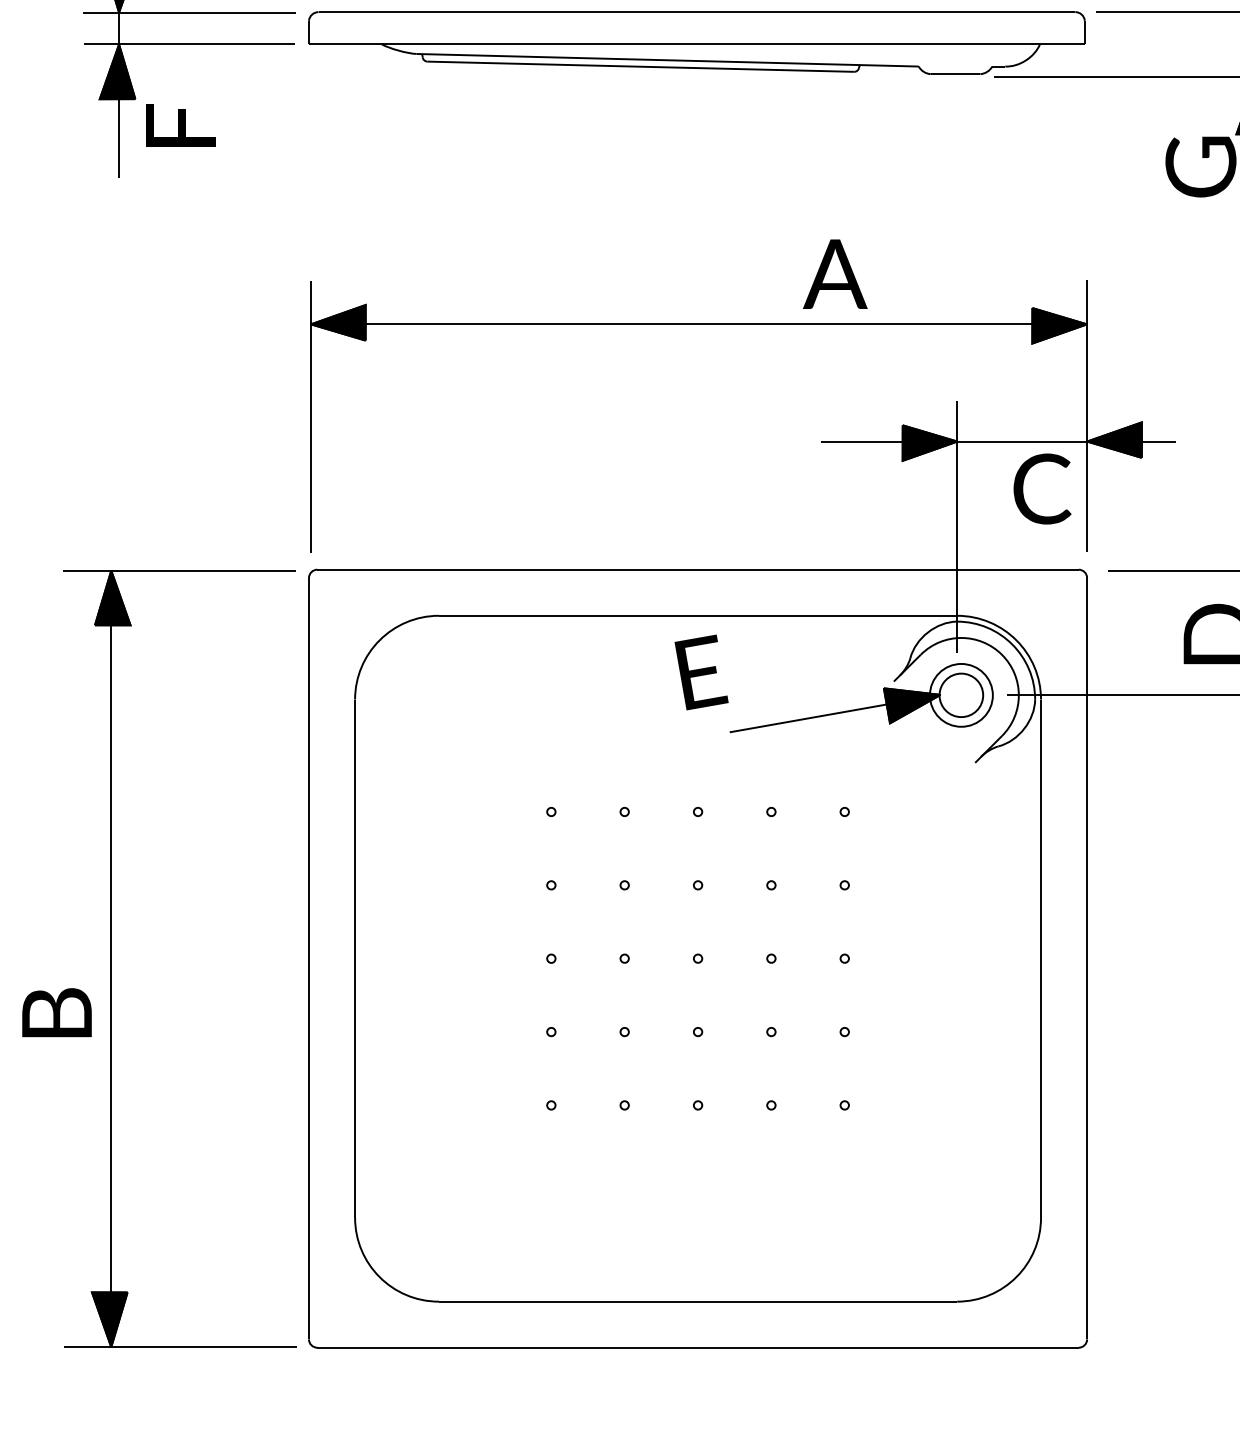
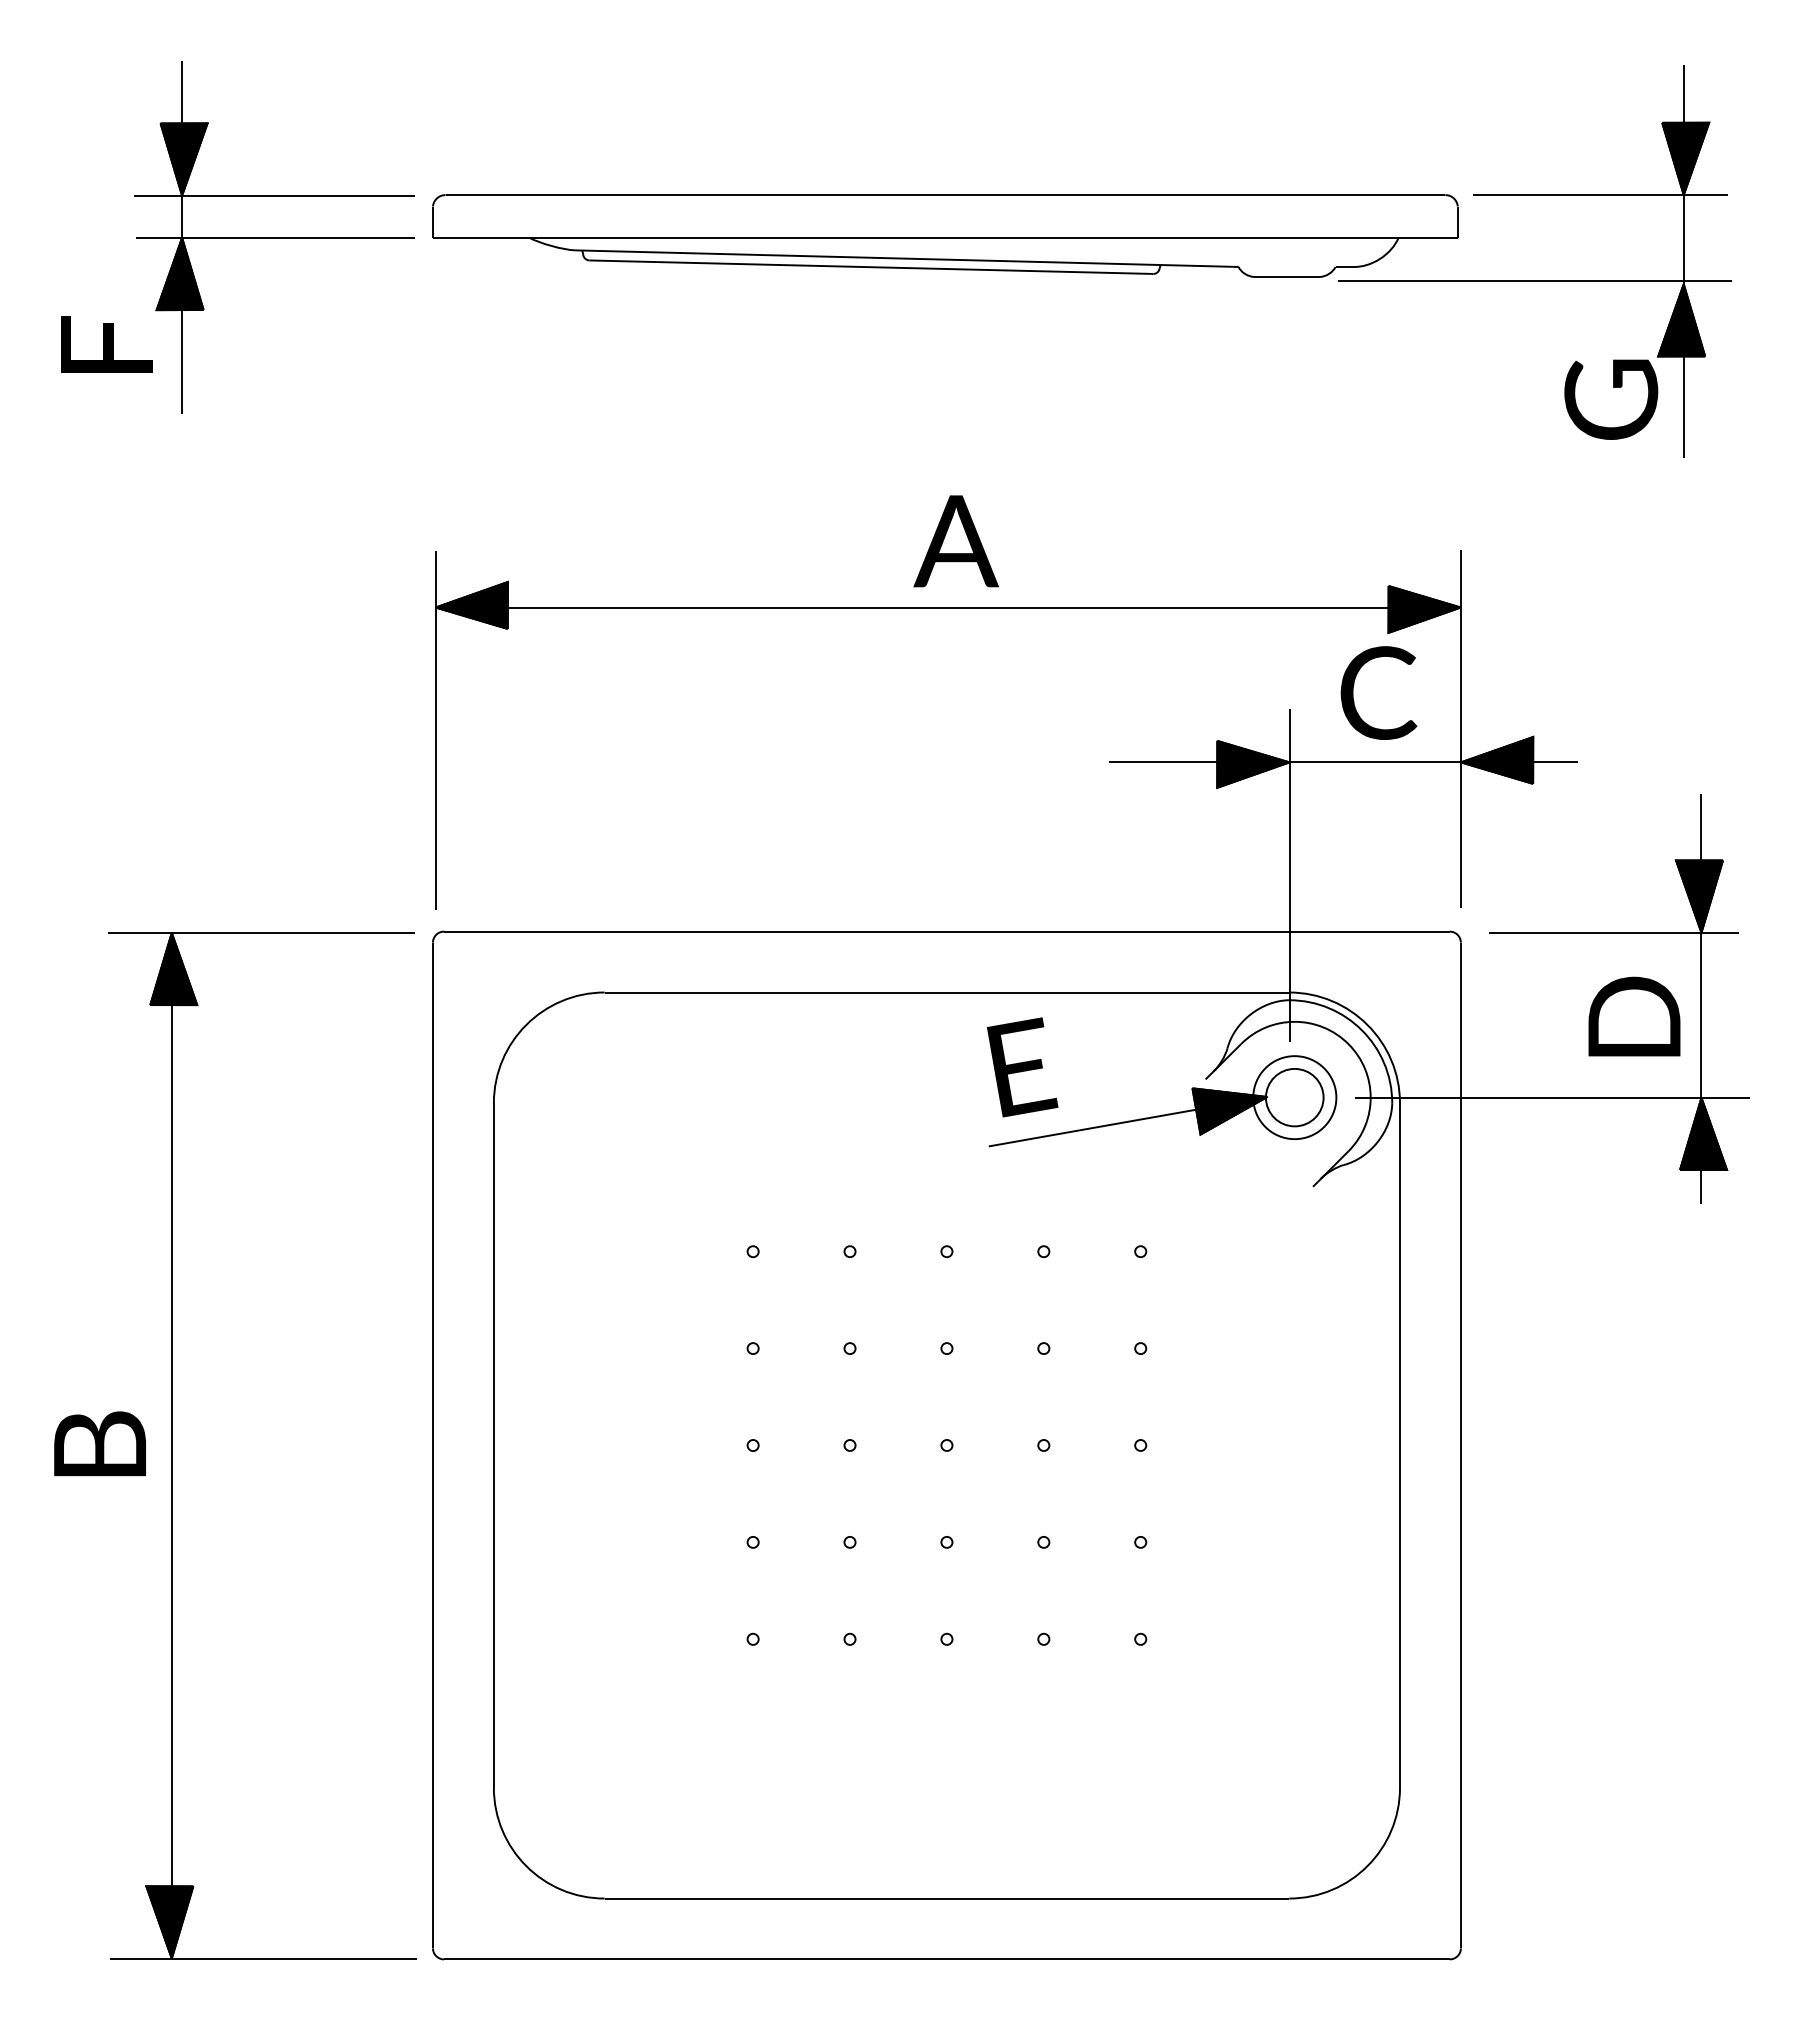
text: (180, 125) -> (106, 344), moved
text: (834, 274) -> (955, 541), moved
text: (1042, 488) -> (1378, 692), moved
text: (701, 672) -> (1022, 1067), moved
text: (56, 1012) -> (99, 1443), moved

